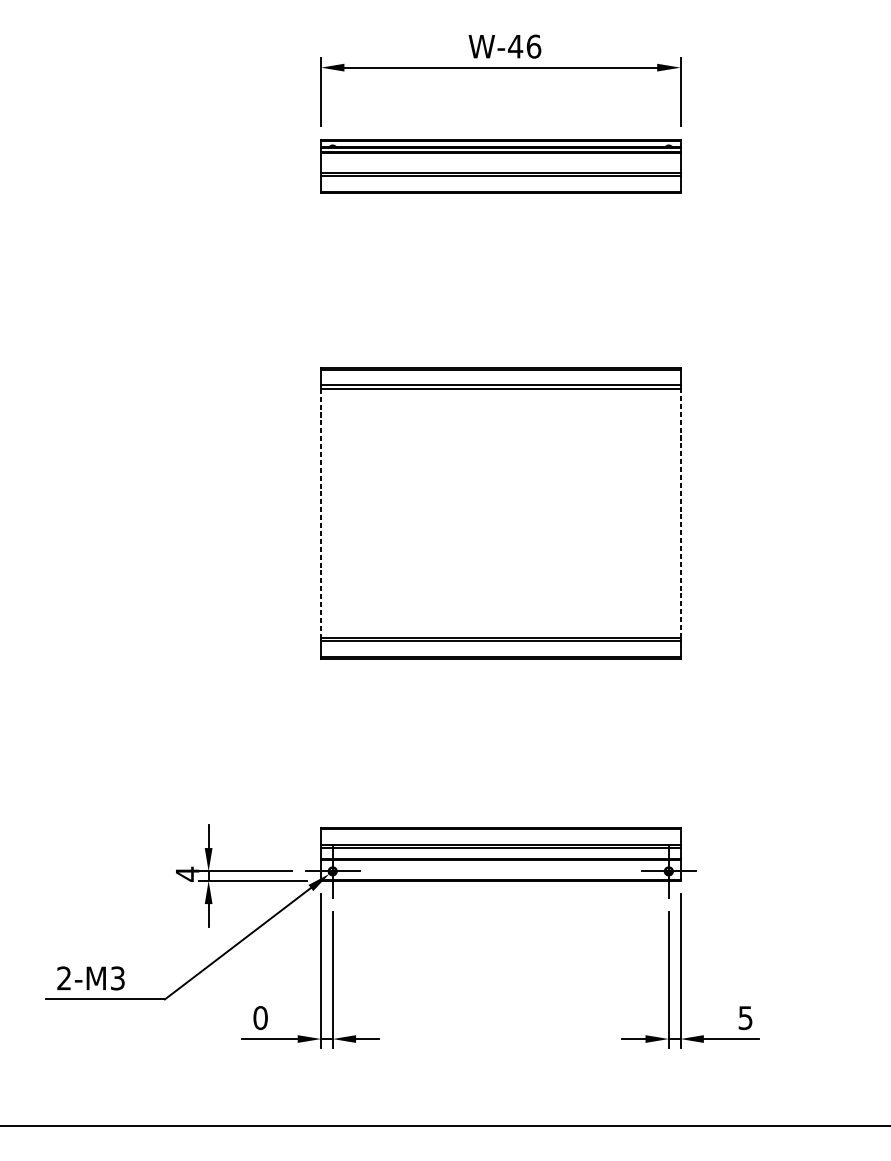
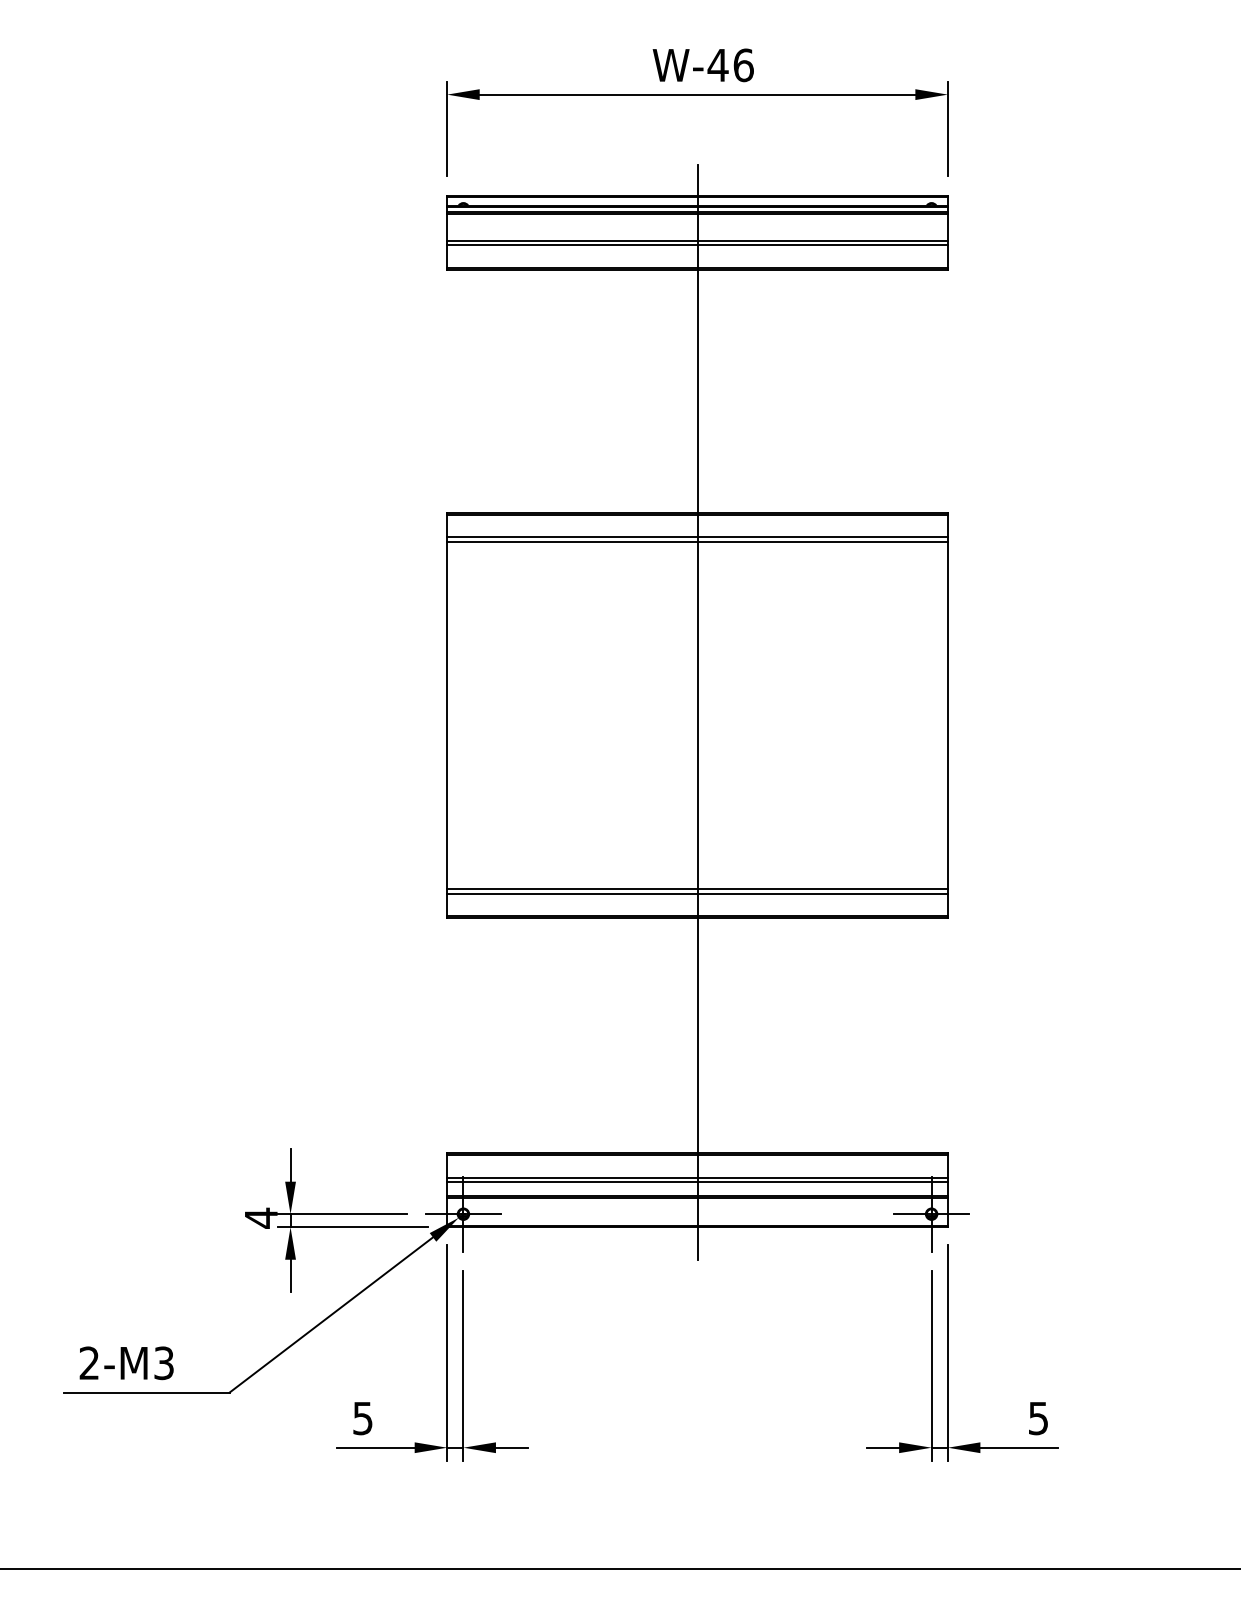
line: (500, 510) -> (697, 711), added
line: (321, 513) -> (447, 715), dashed -> solid
line: (680, 513) -> (947, 715), dashed -> solid
text: (260, 1018) -> (363, 1418), 0 -> 5

